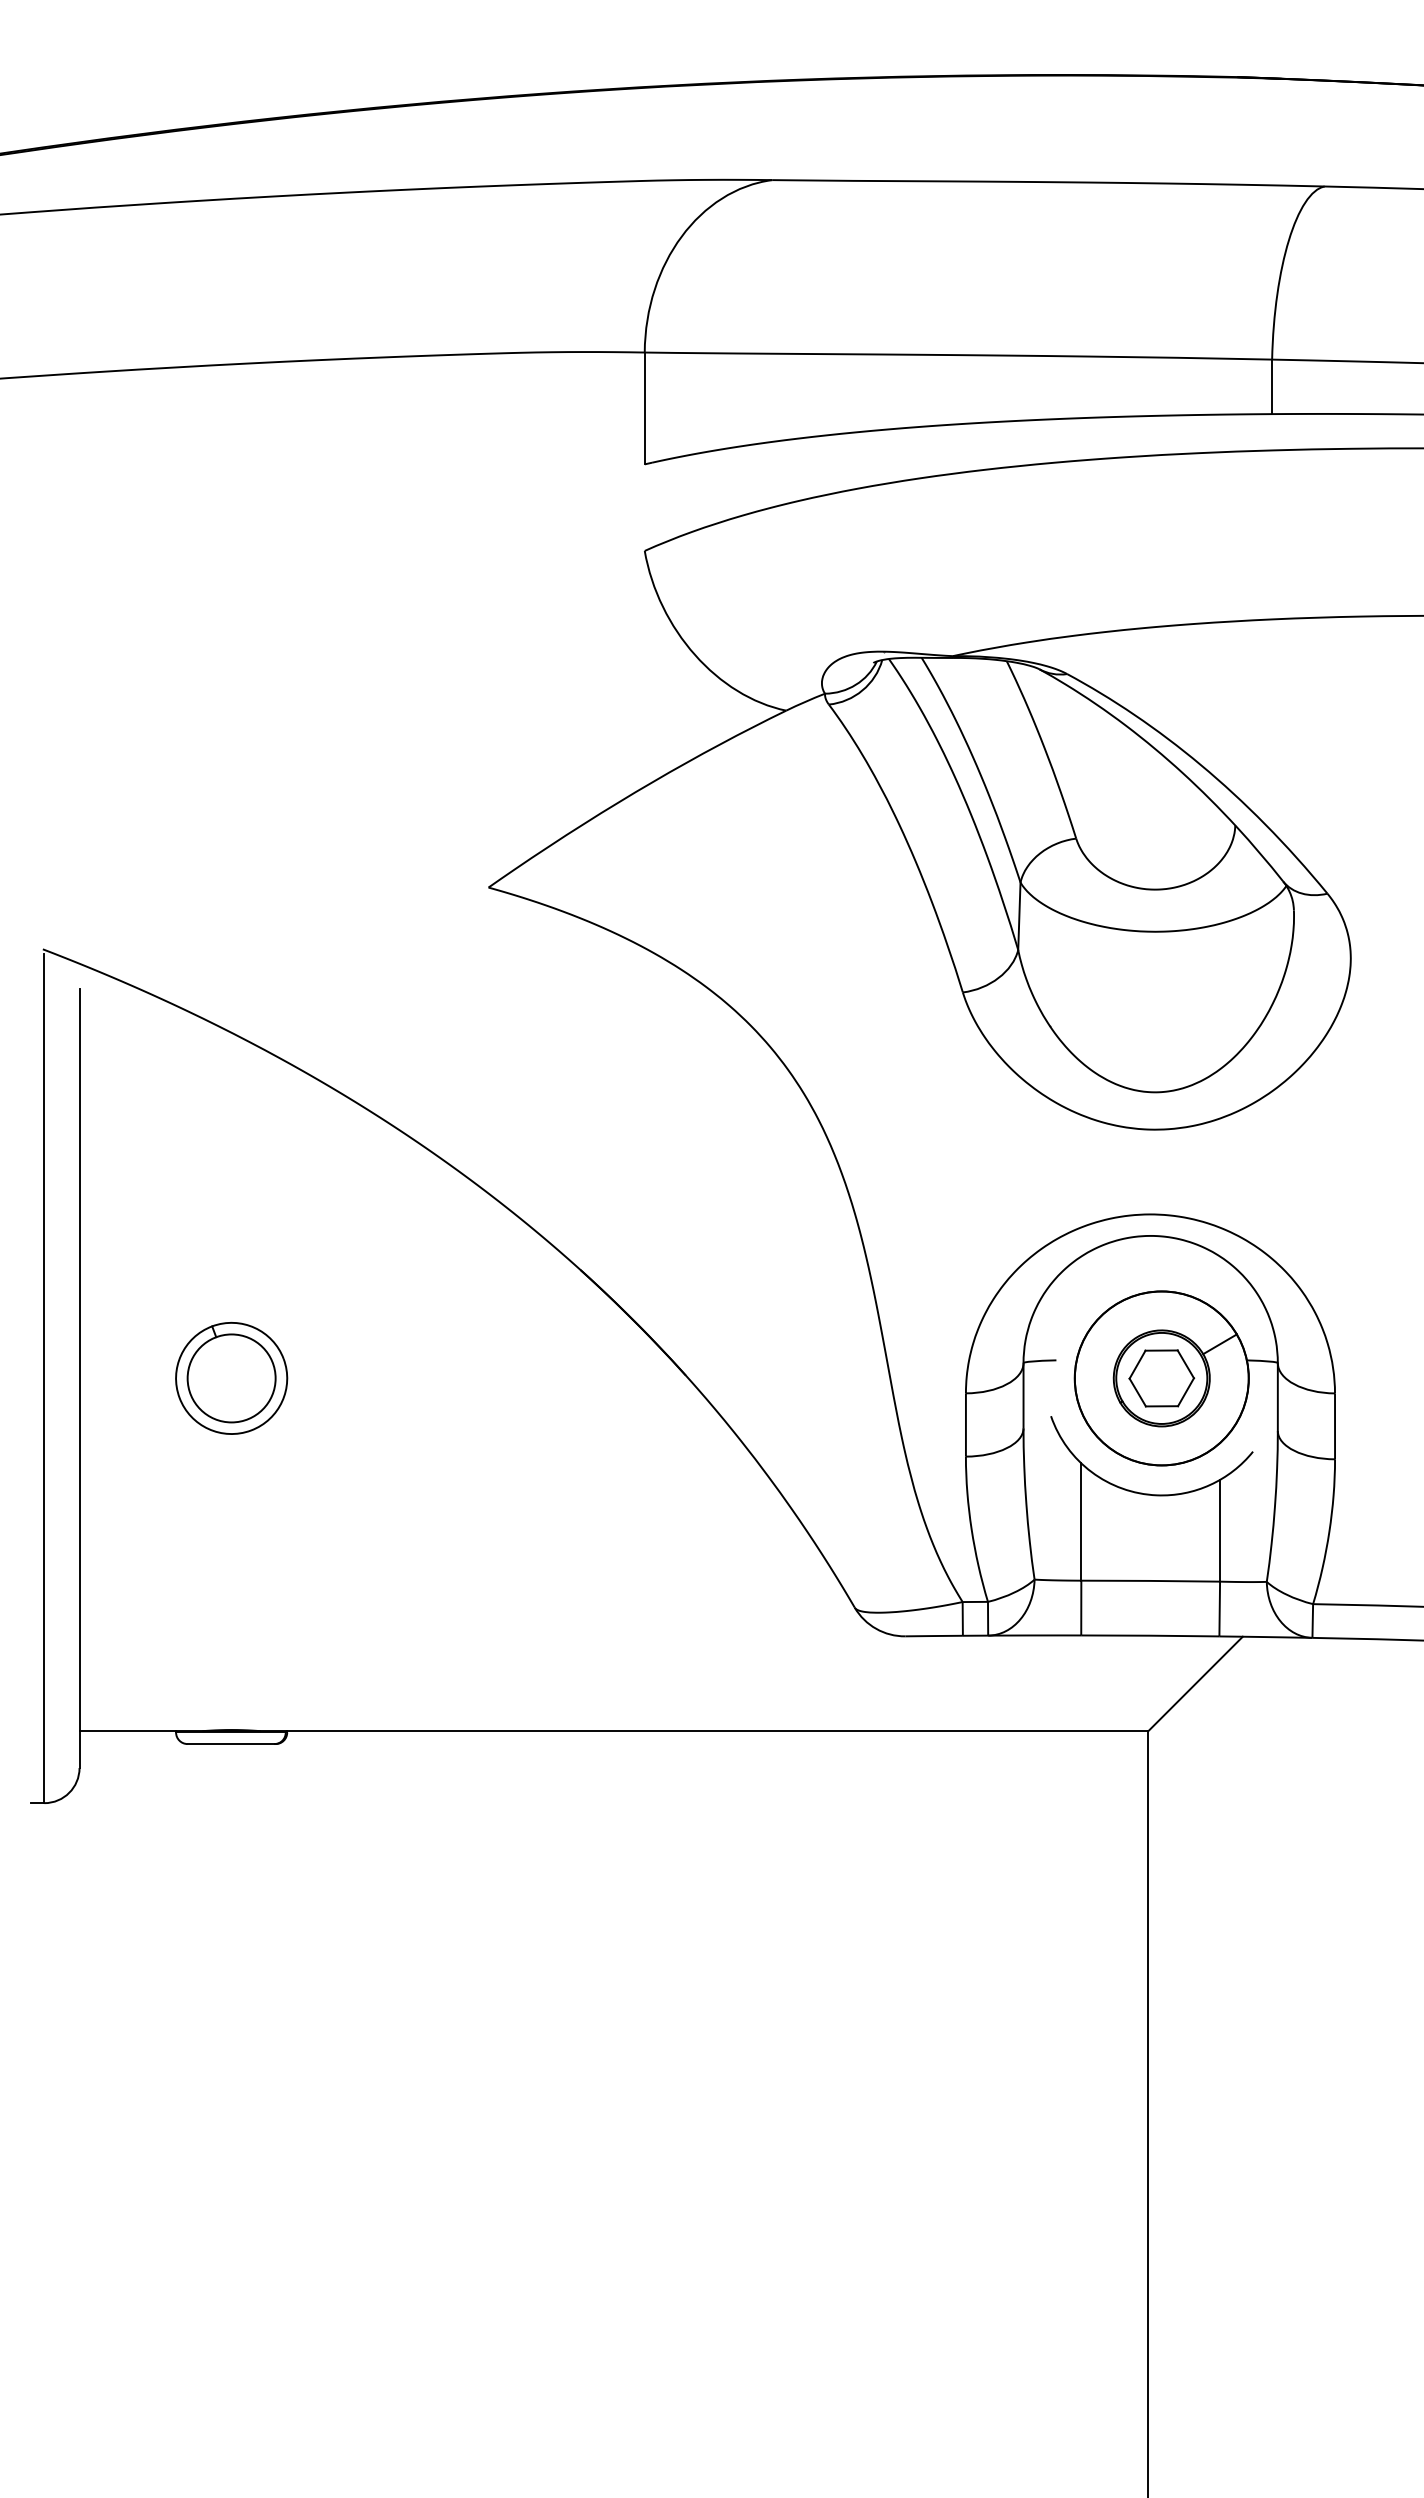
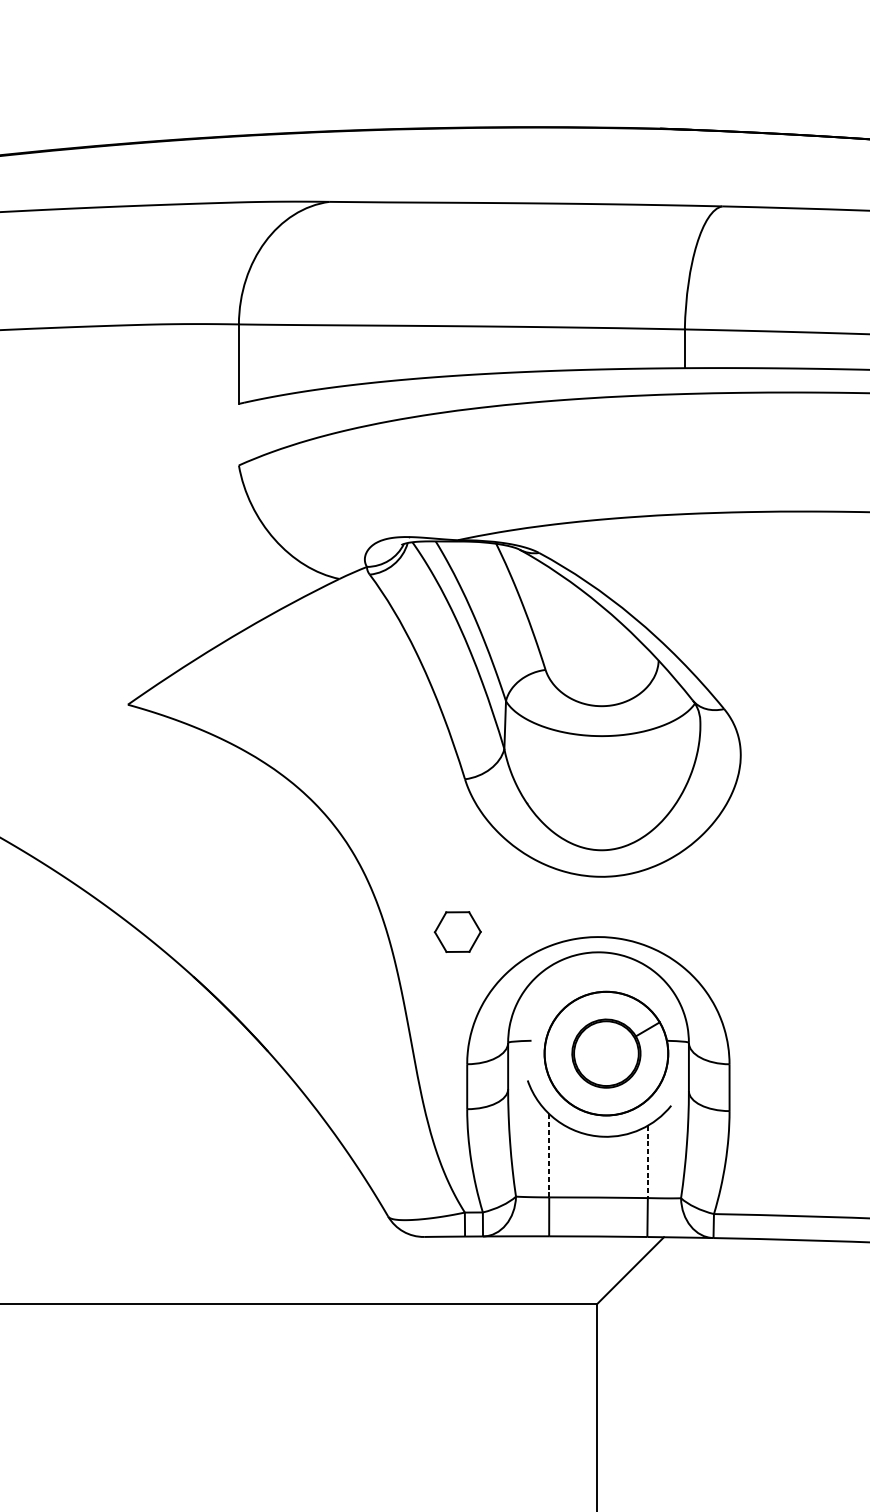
part: (1161, 1378) -> (457, 932), moved
line: (1081, 1522) -> (549, 1156), solid -> dashed
line: (1220, 1530) -> (648, 1161), solid -> dashed

